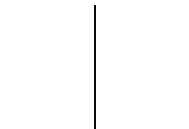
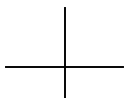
line: (94, 94) -> (64, 66), added

